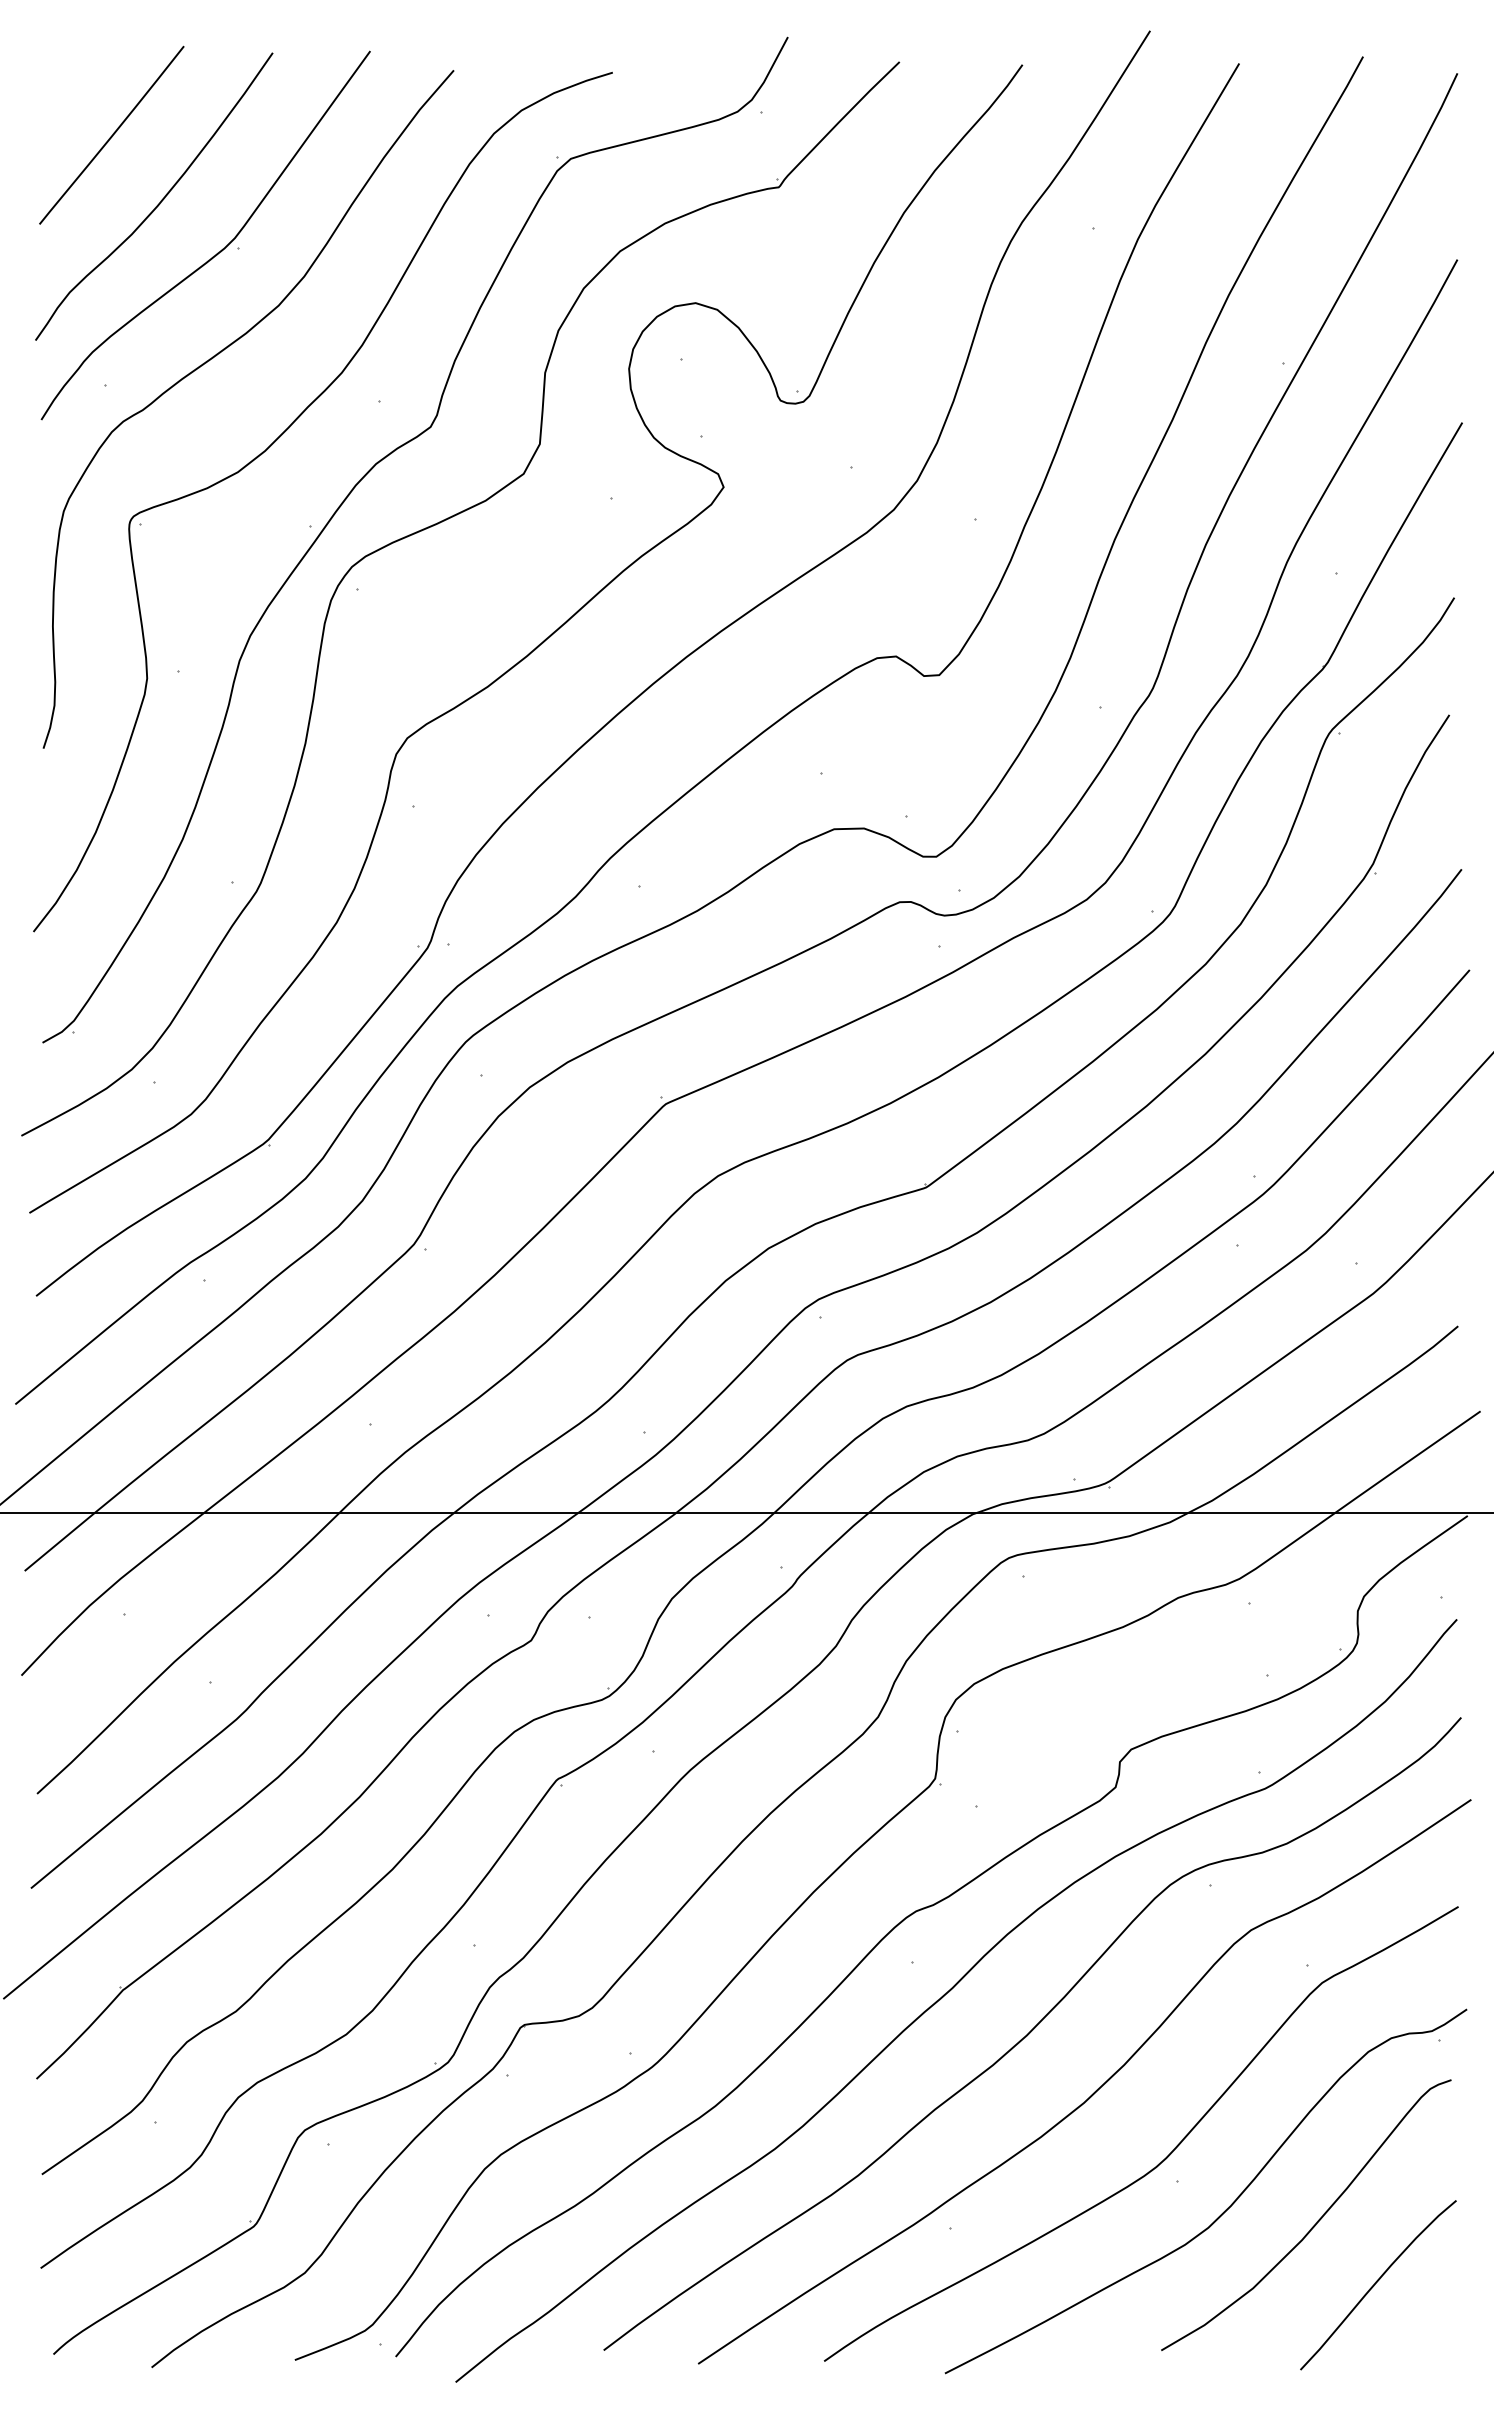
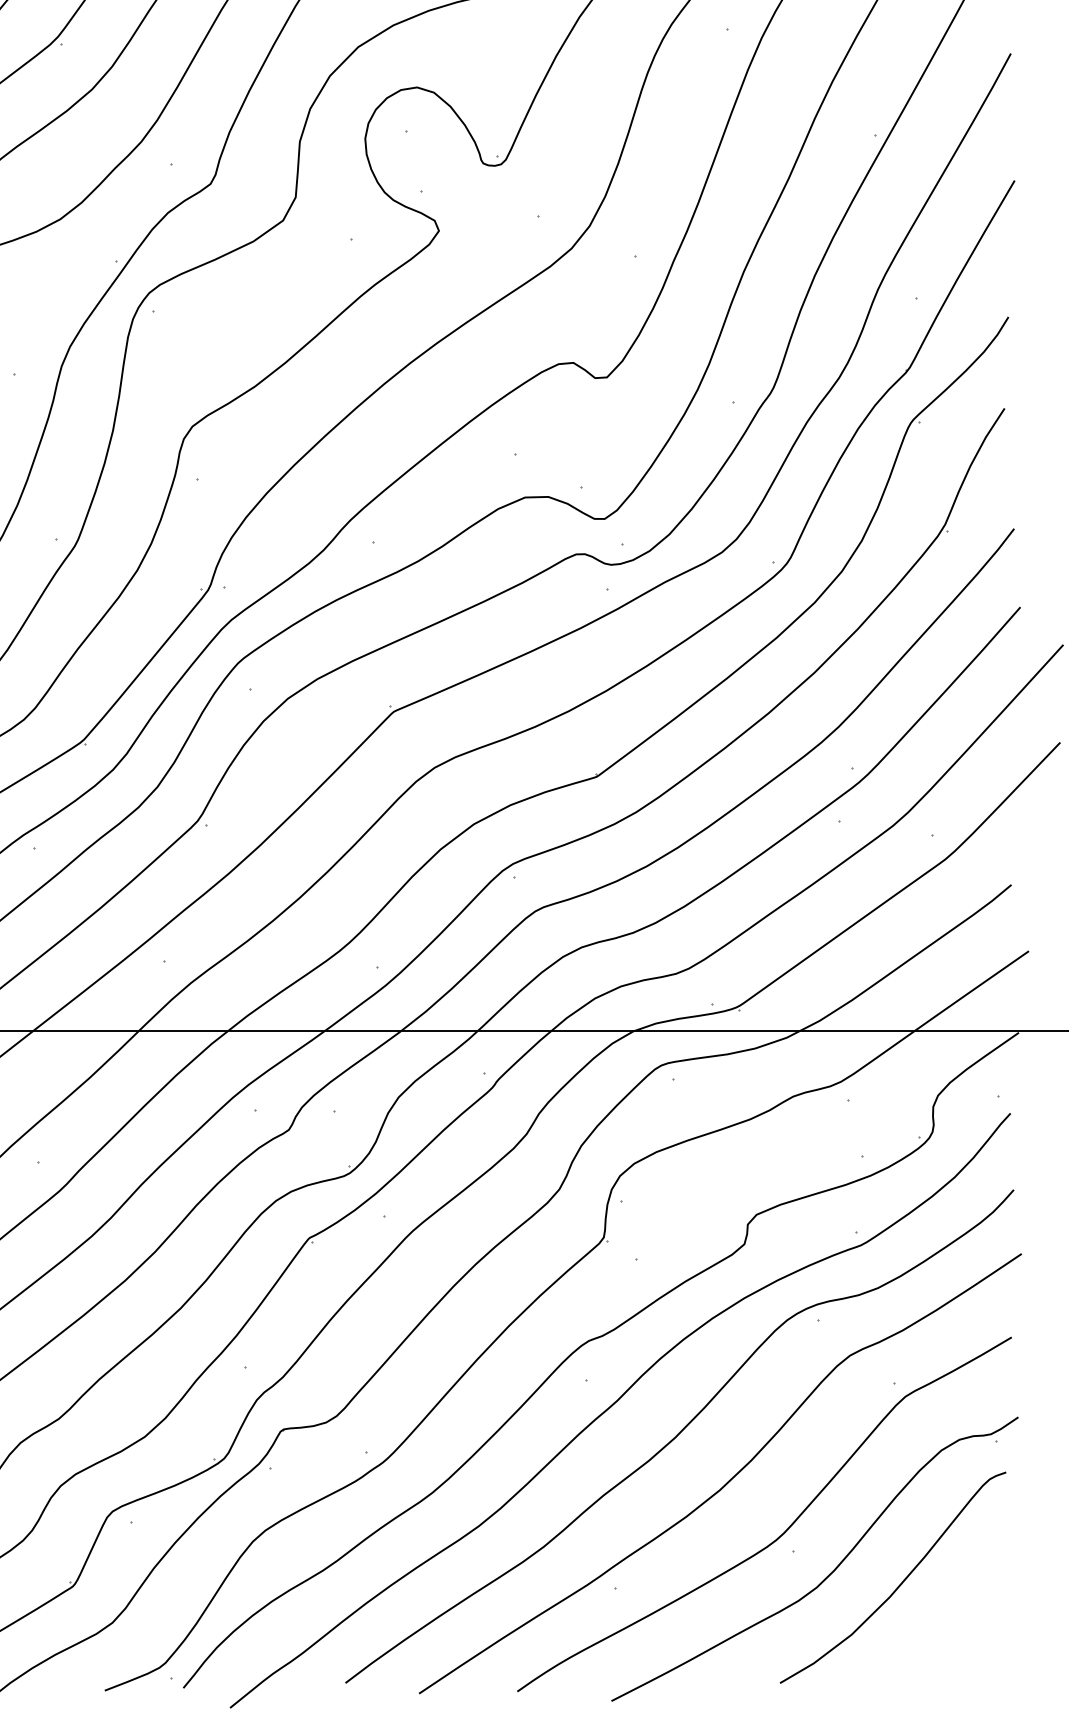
curve: (1376, 2283) -> (947, 1630), removed

